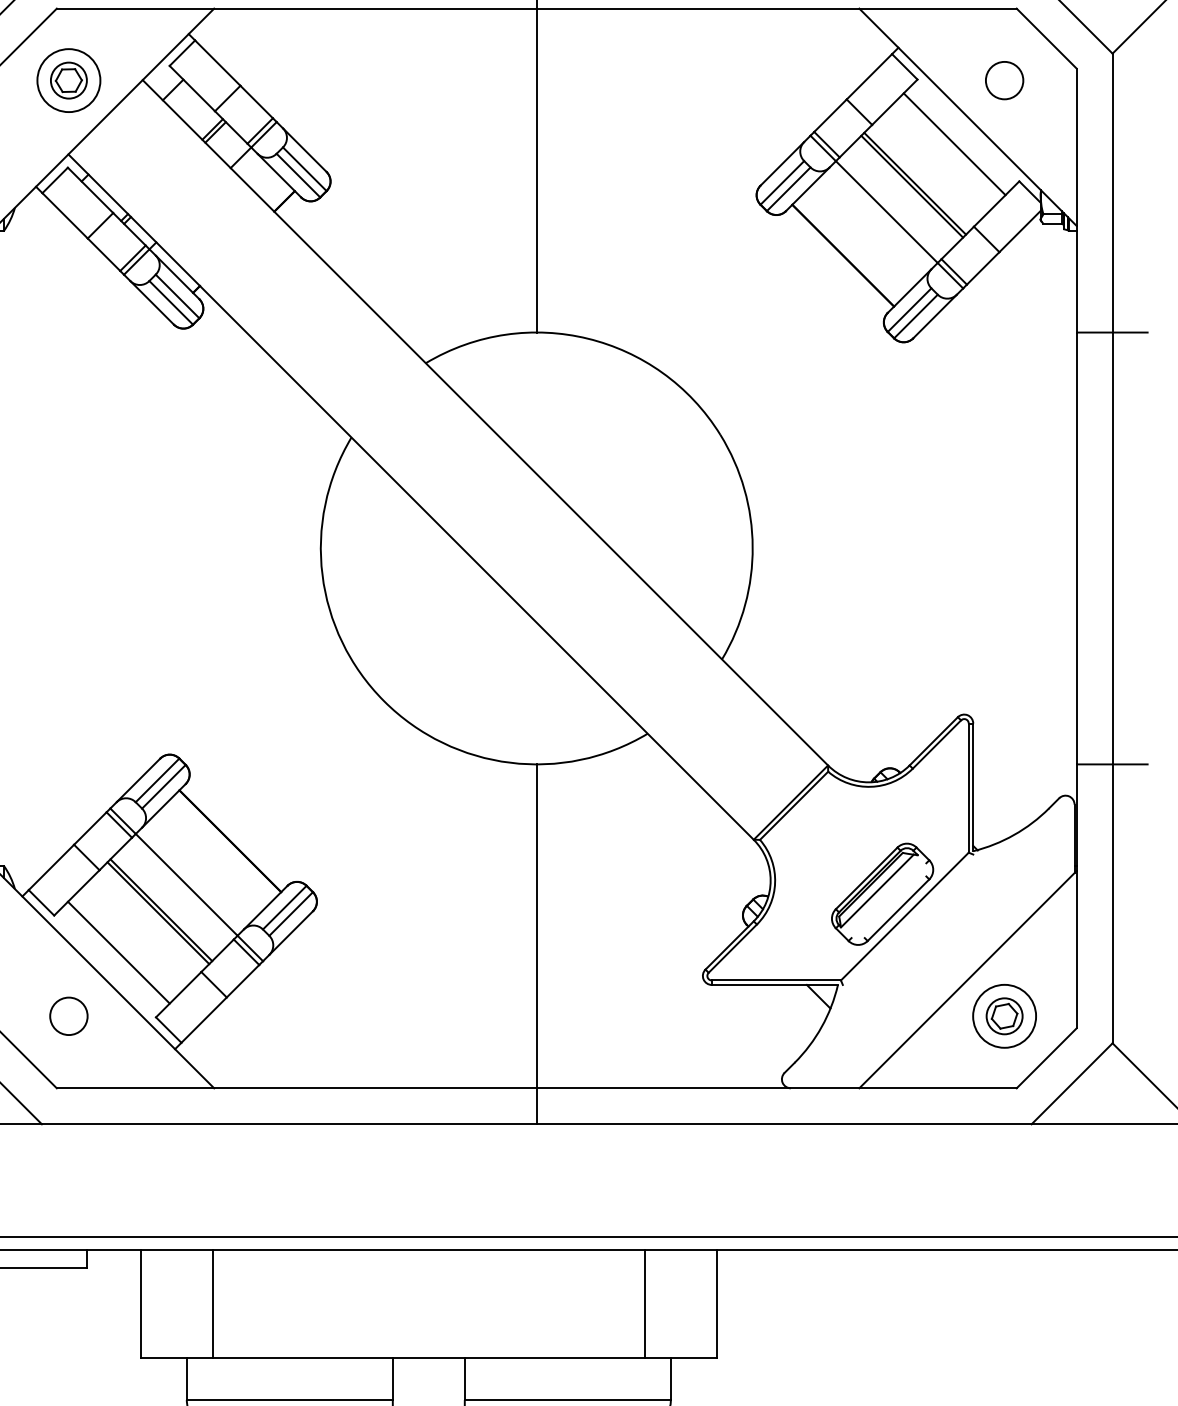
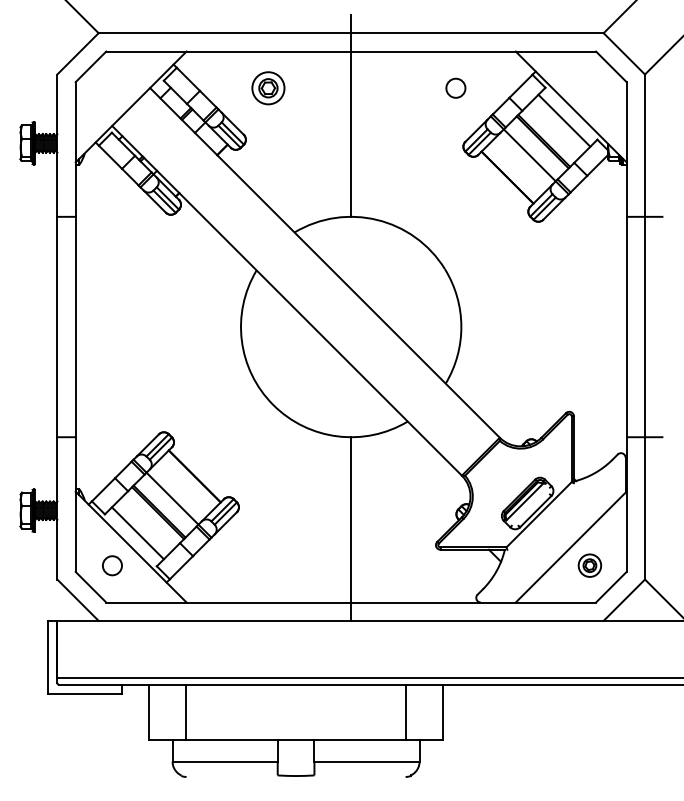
circle: (1003, 79) -> (455, 87), moved
part: (69, 81) -> (268, 88), moved
part: (1003, 1015) -> (589, 565), size x0.7

